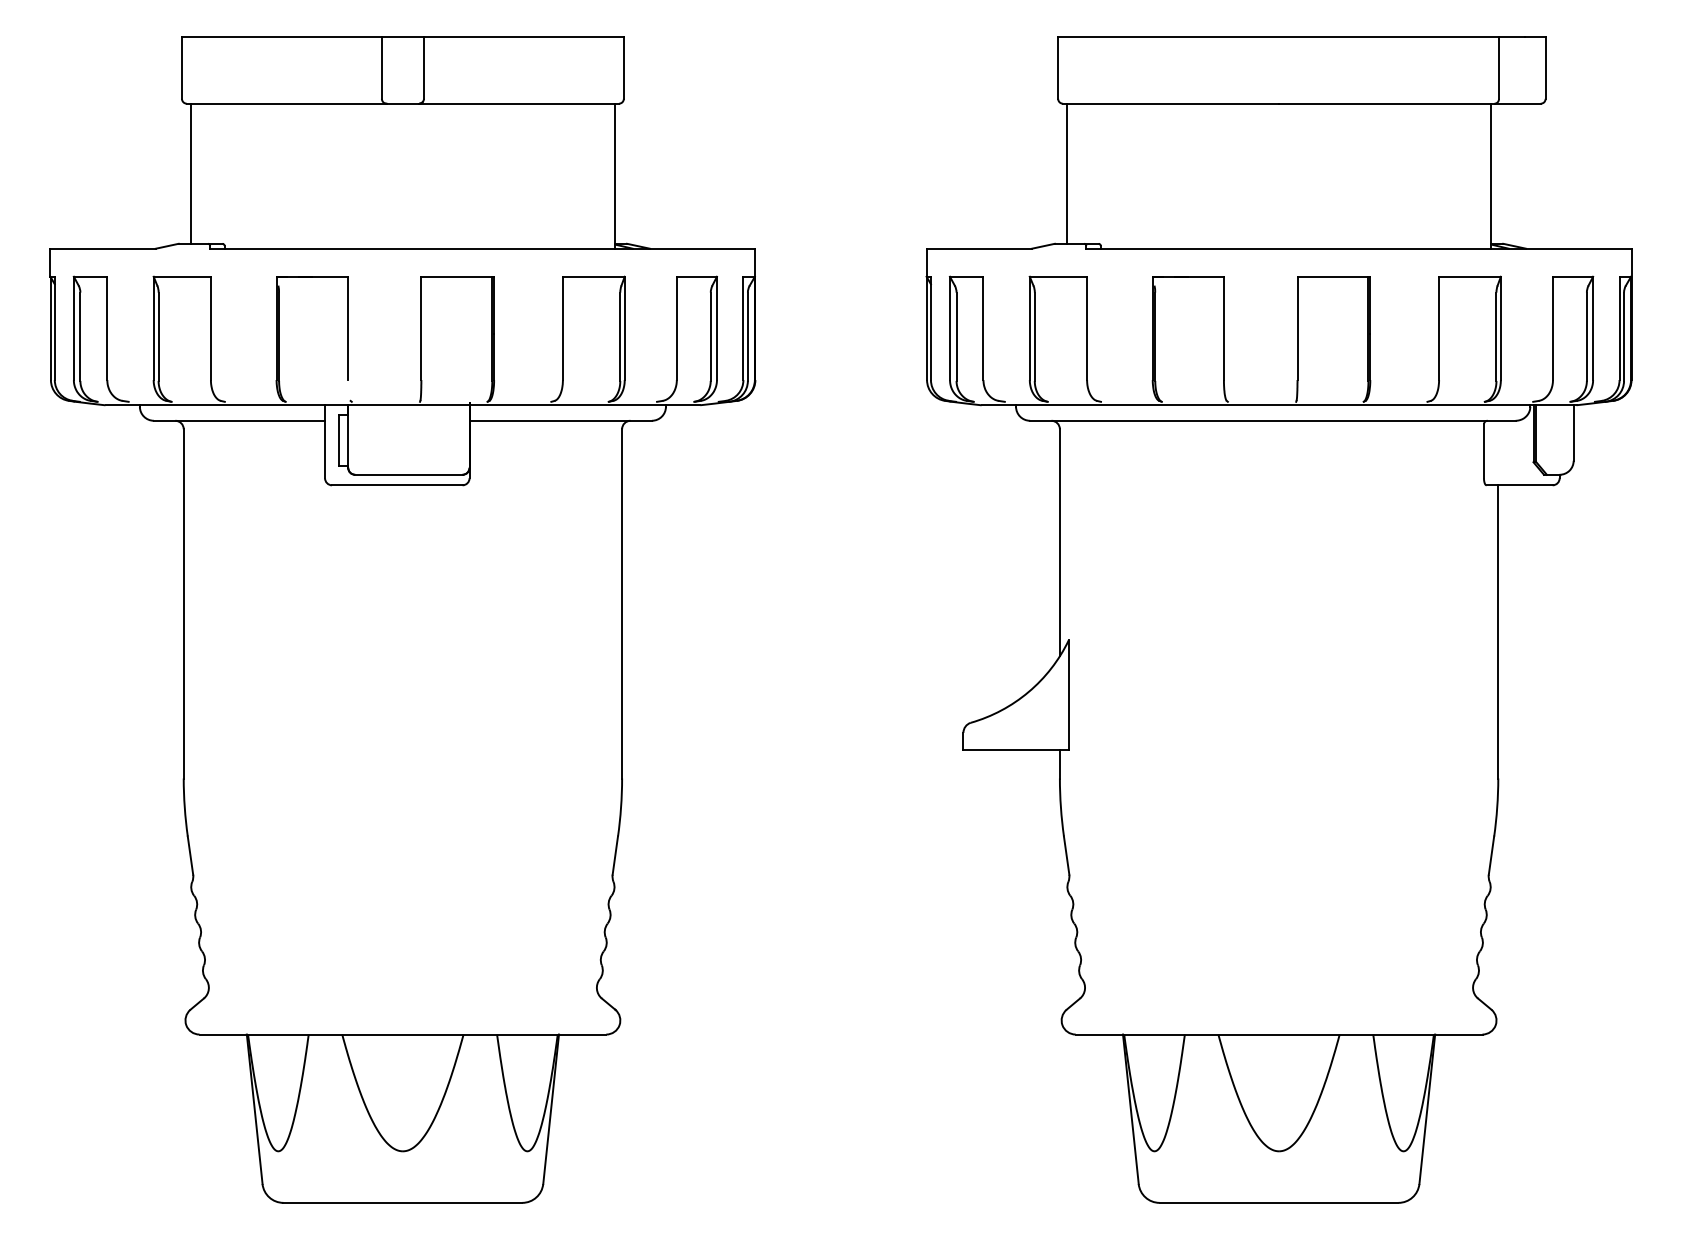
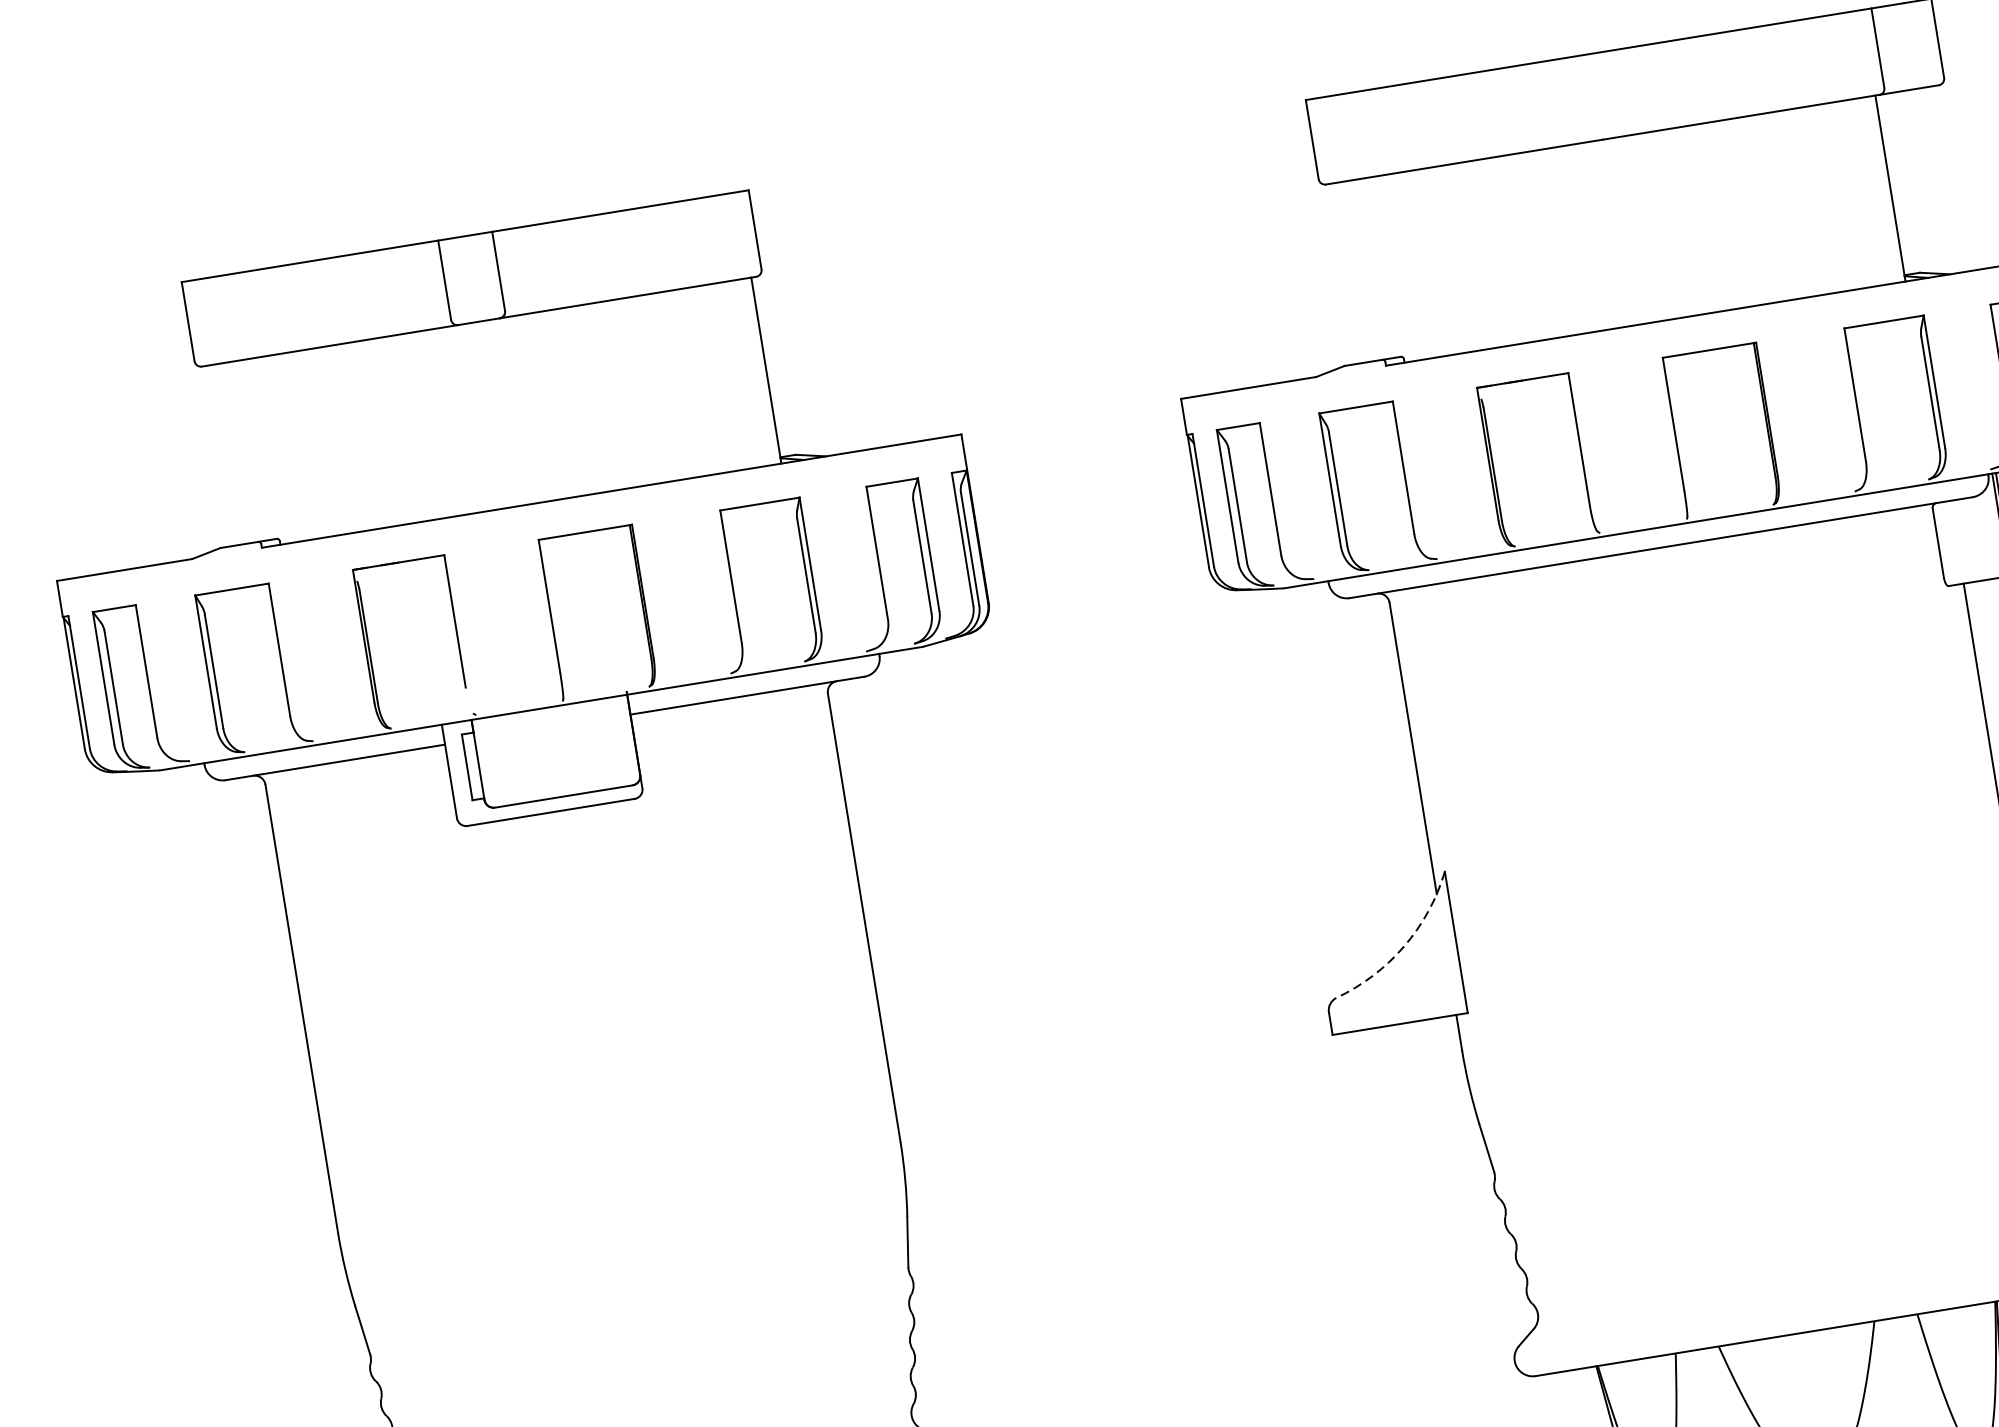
line: (190, 173) -> (221, 455), removed
line: (1066, 173) -> (1344, 273), removed
arc: (1028, 692) -> (1404, 947), solid -> dashed

